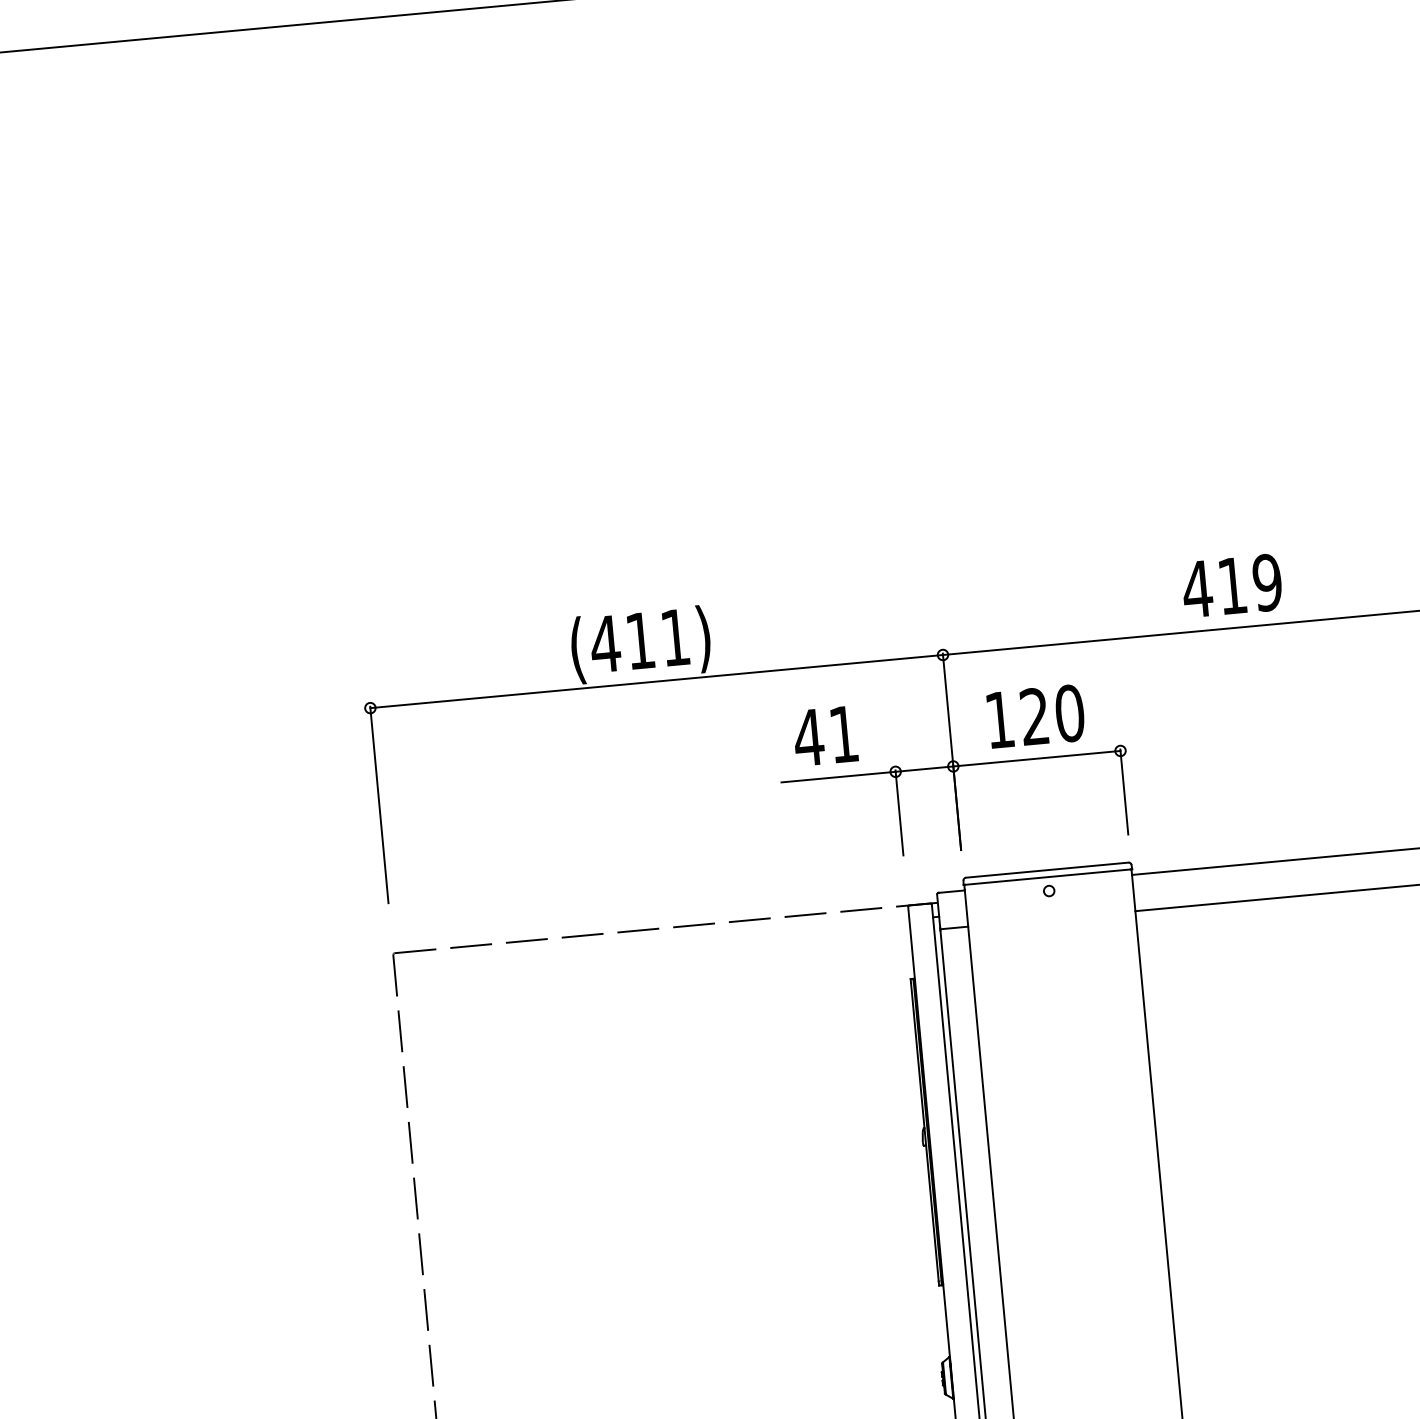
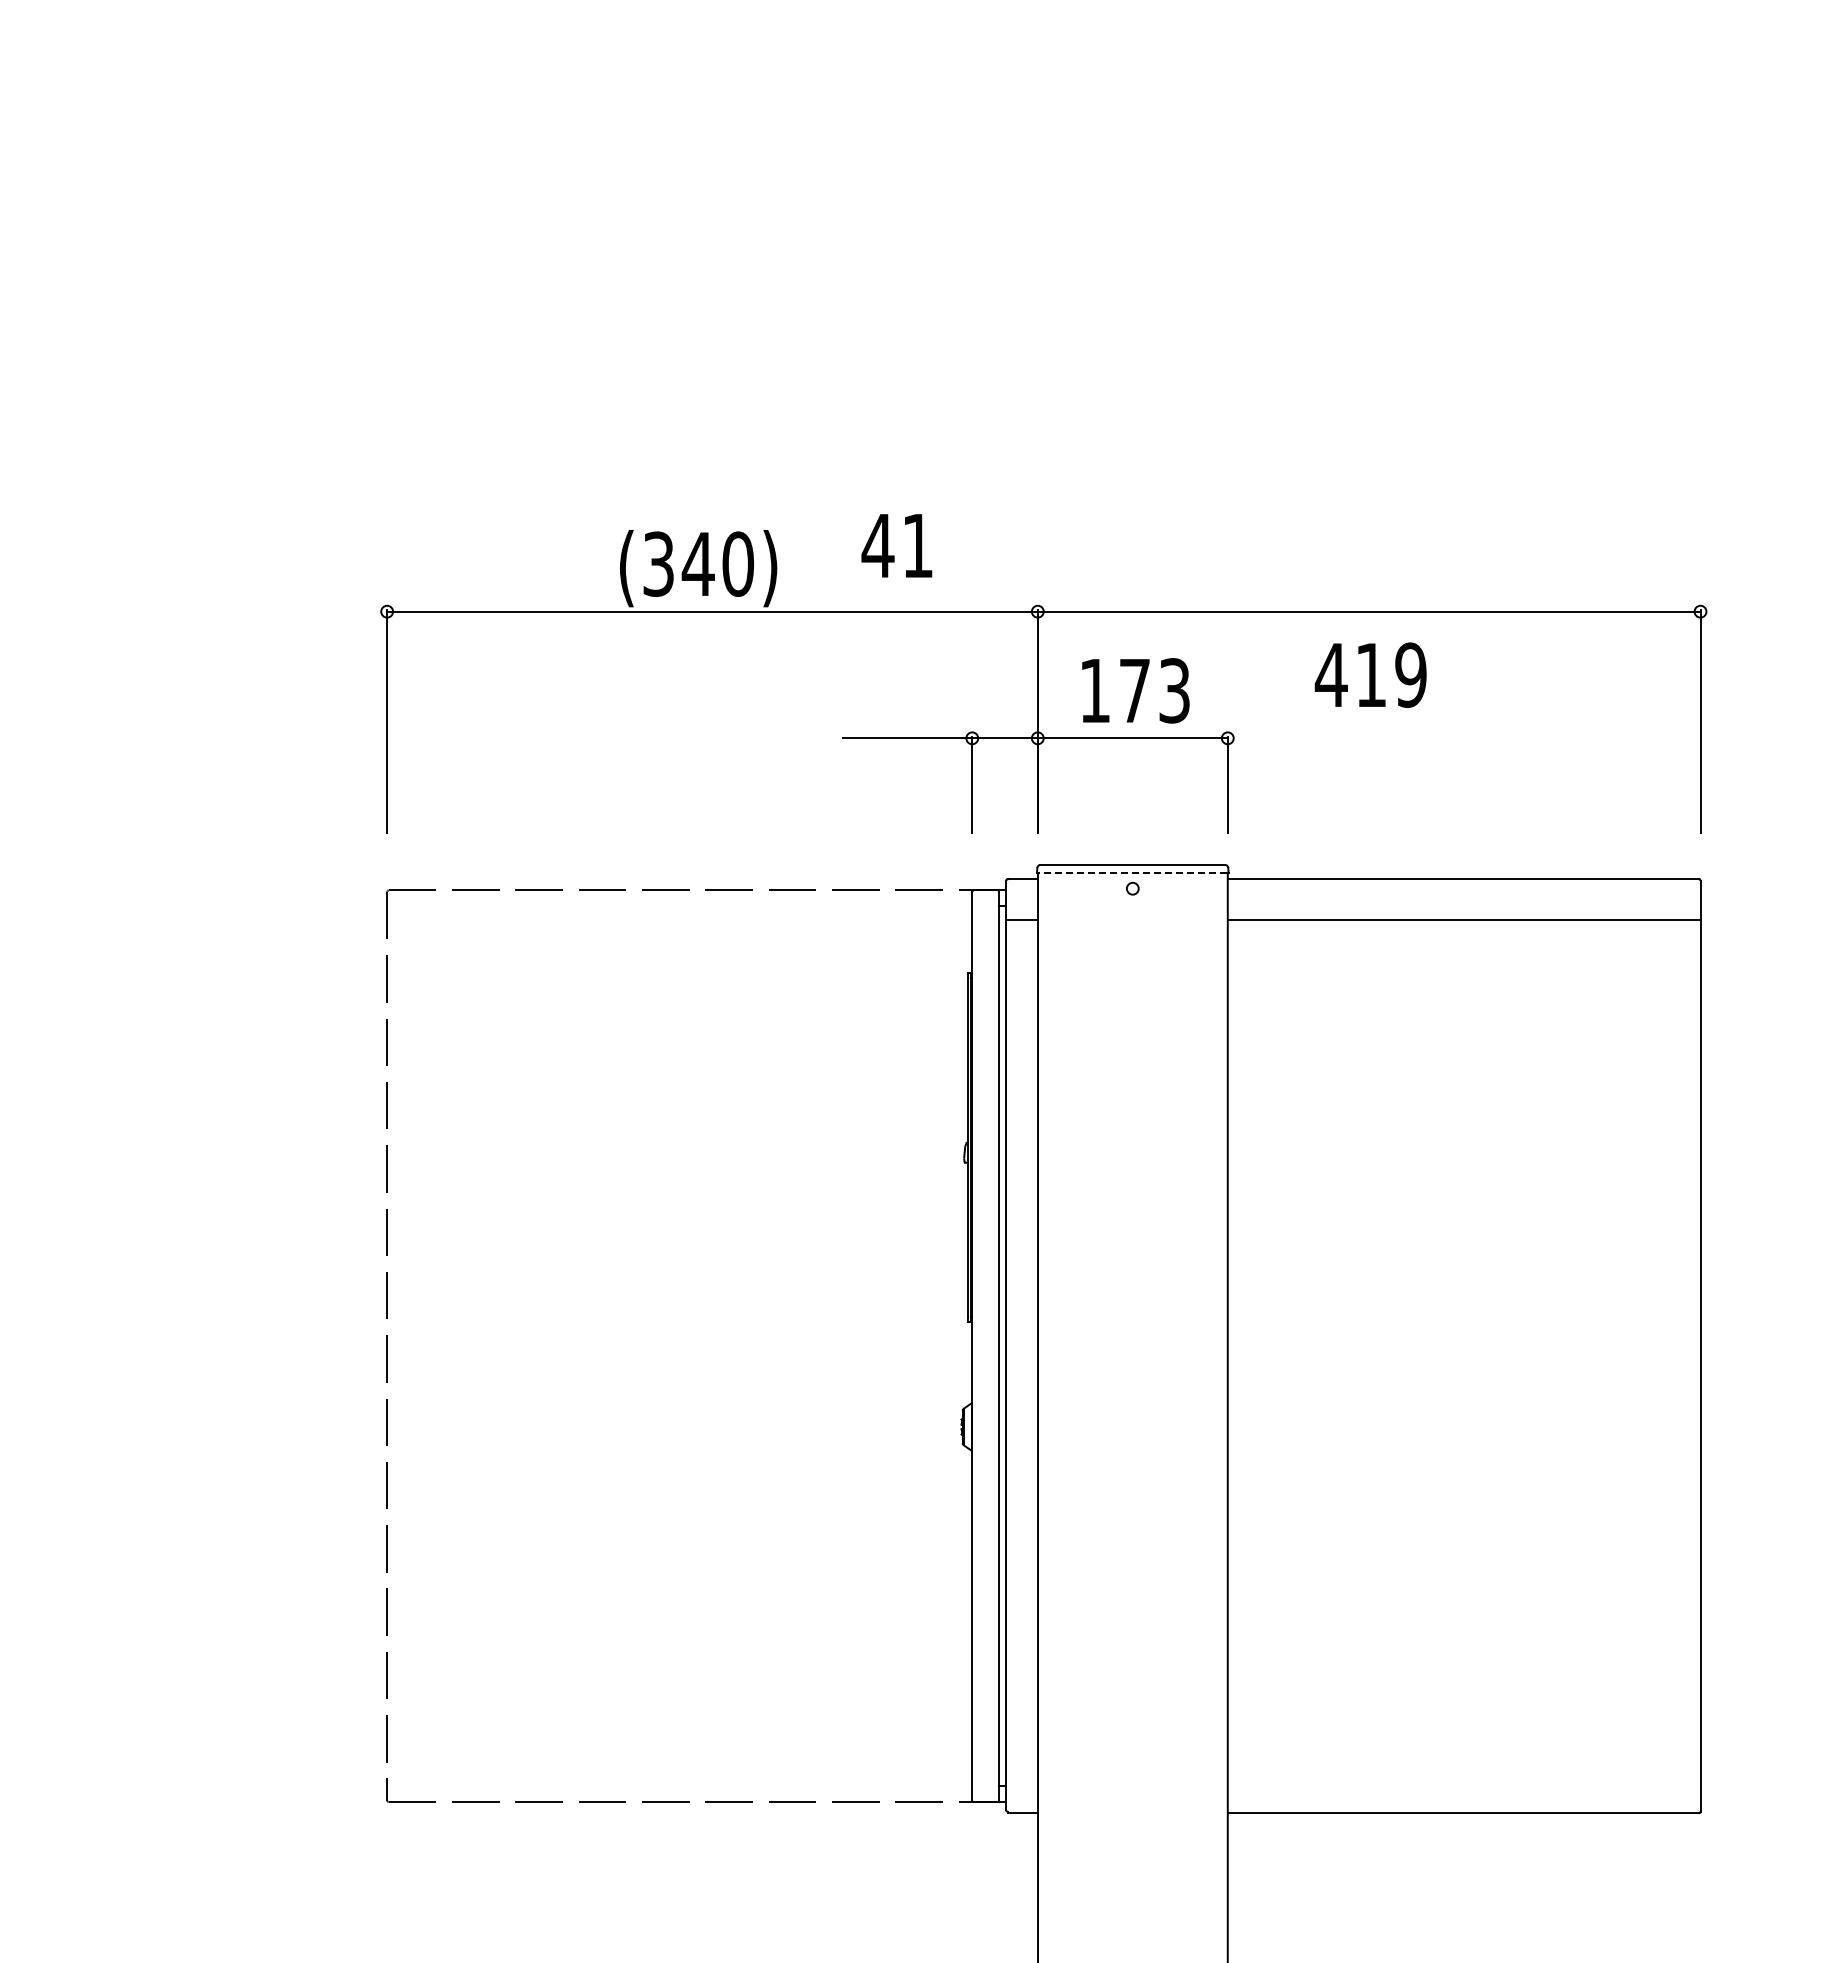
text: (1231, 585) -> (1370, 674), moved
text: (640, 640) -> (698, 563), (411) -> (340)
text: (1052, 714) -> (1154, 690), 120 -> 173
text: (825, 735) -> (896, 545), moved
line: (1047, 876) -> (1132, 872), solid -> dashed

